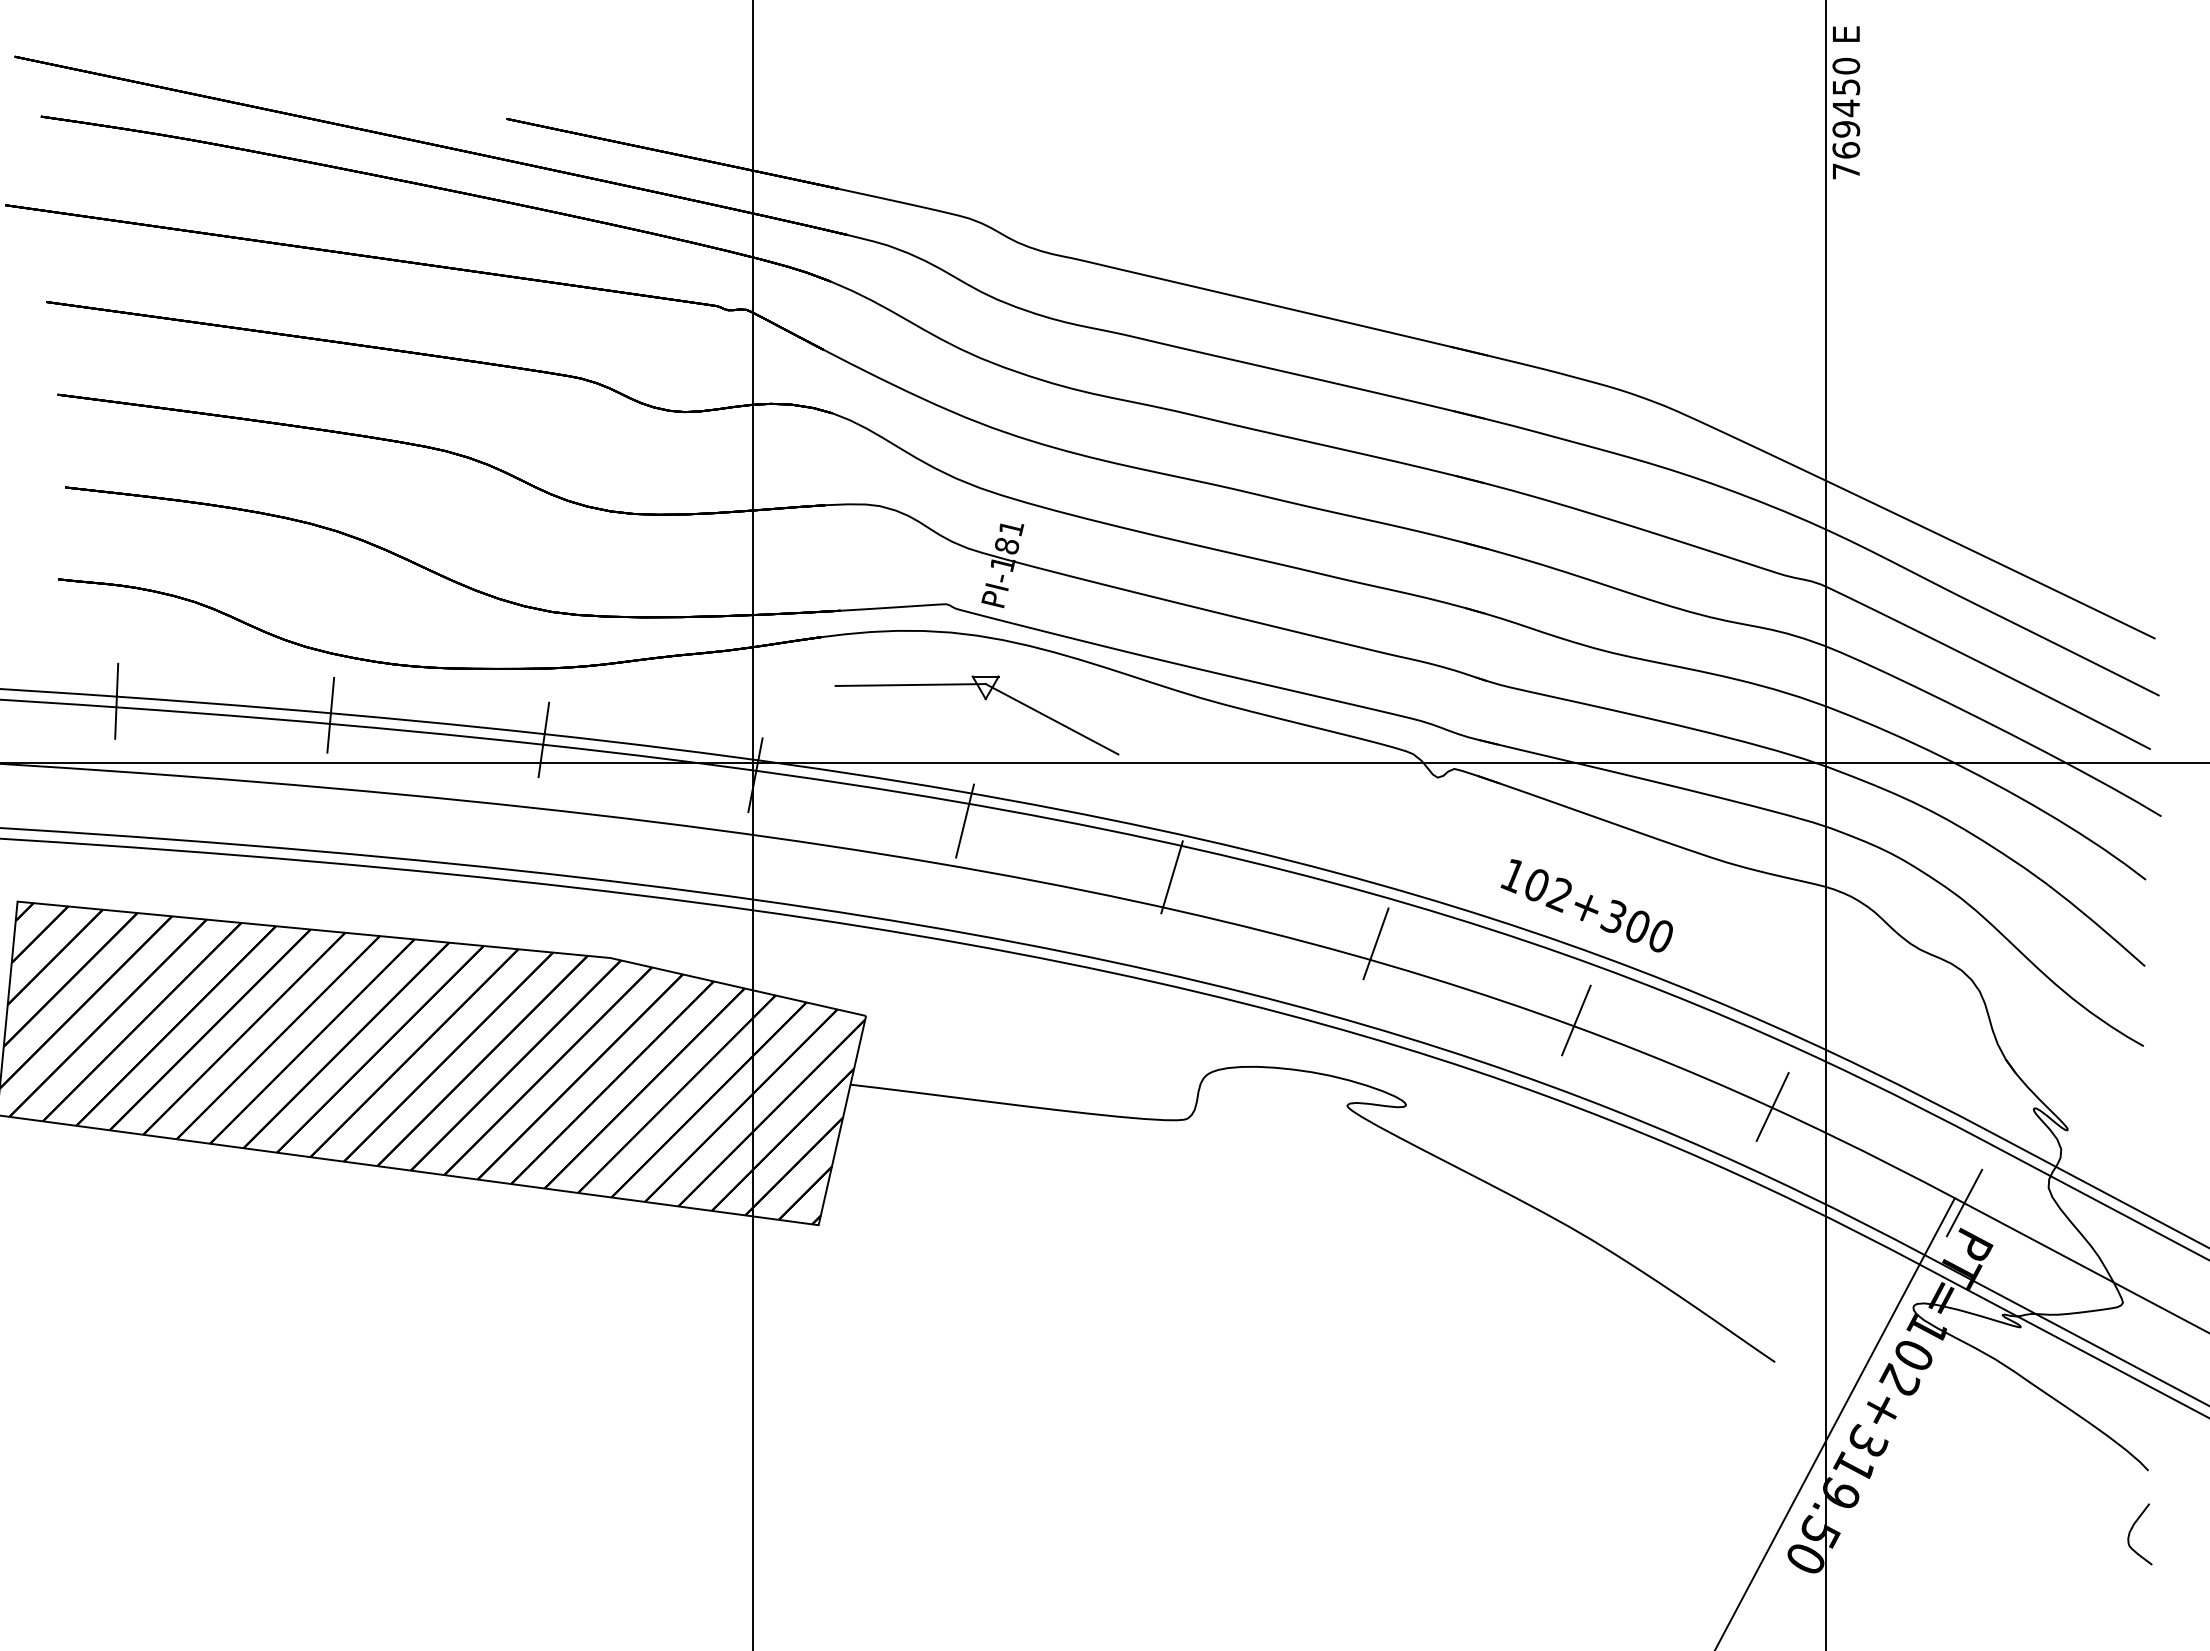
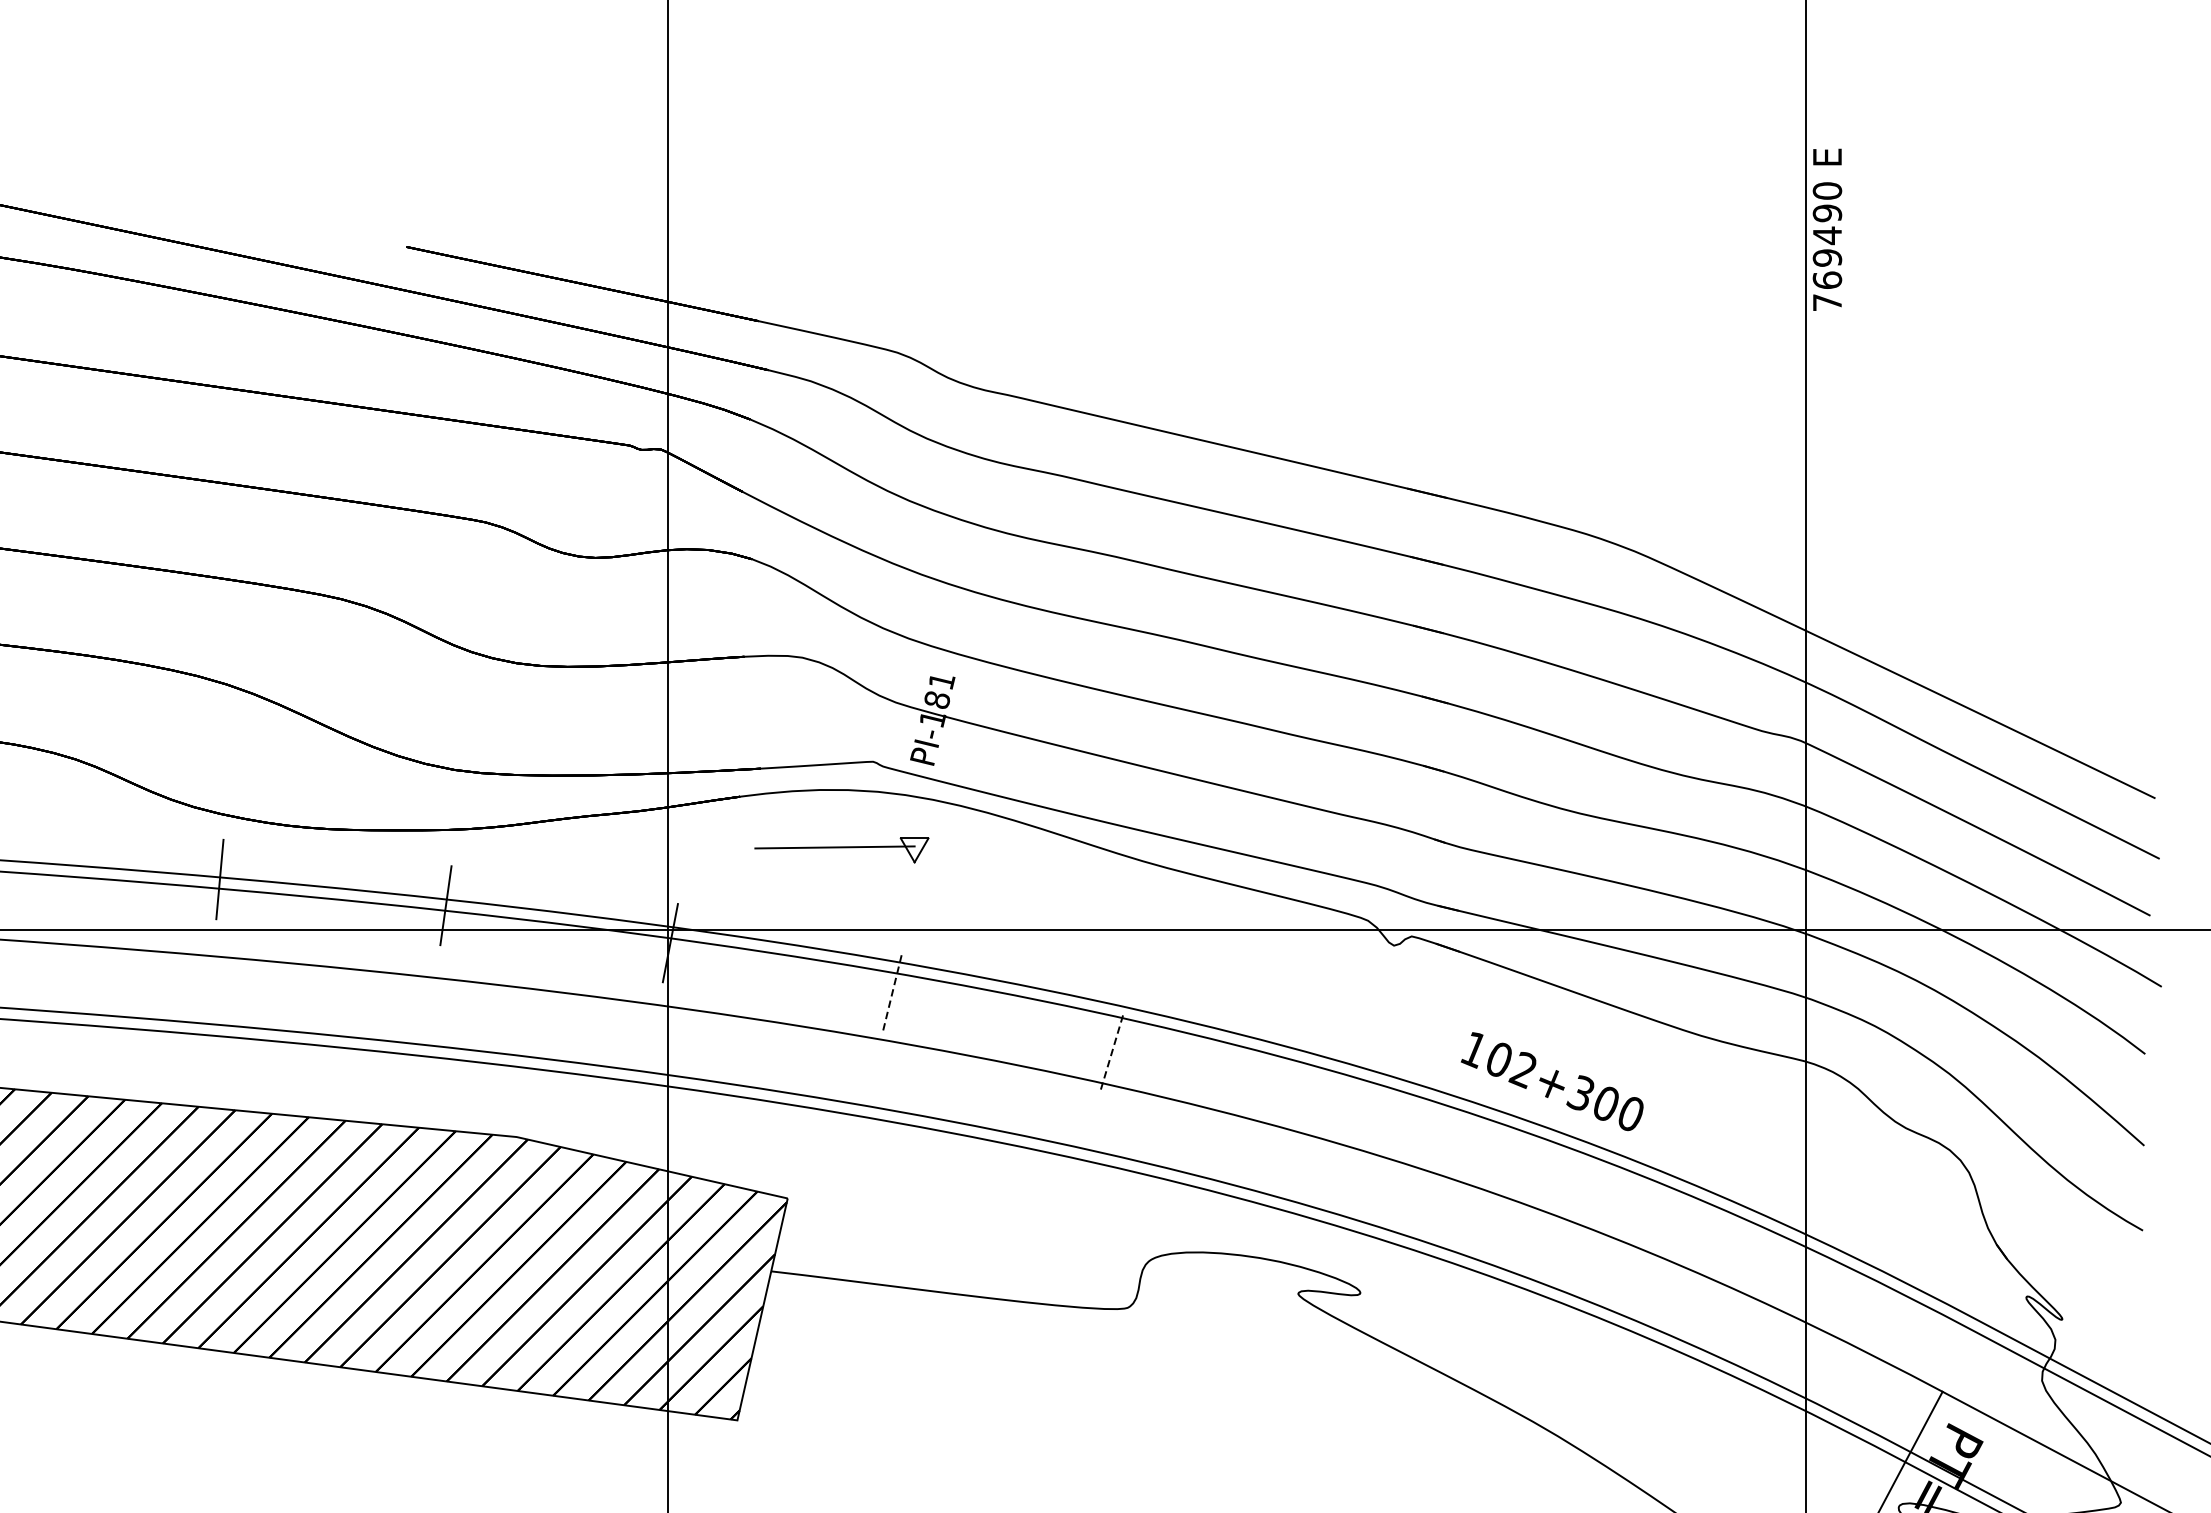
text: (1845, 87) -> (1826, 213), 769450 -> 769490
line: (1051, 719) -> (984, 884), removed
line: (965, 821) -> (893, 992), solid -> dashed
line: (1172, 877) -> (1112, 1051), solid -> dashed
line: (1375, 943) -> (1328, 1121), removed
line: (1576, 1020) -> (1541, 1203), removed
line: (1772, 1106) -> (1749, 1294), removed
line: (1964, 1202) -> (1952, 1396), removed

